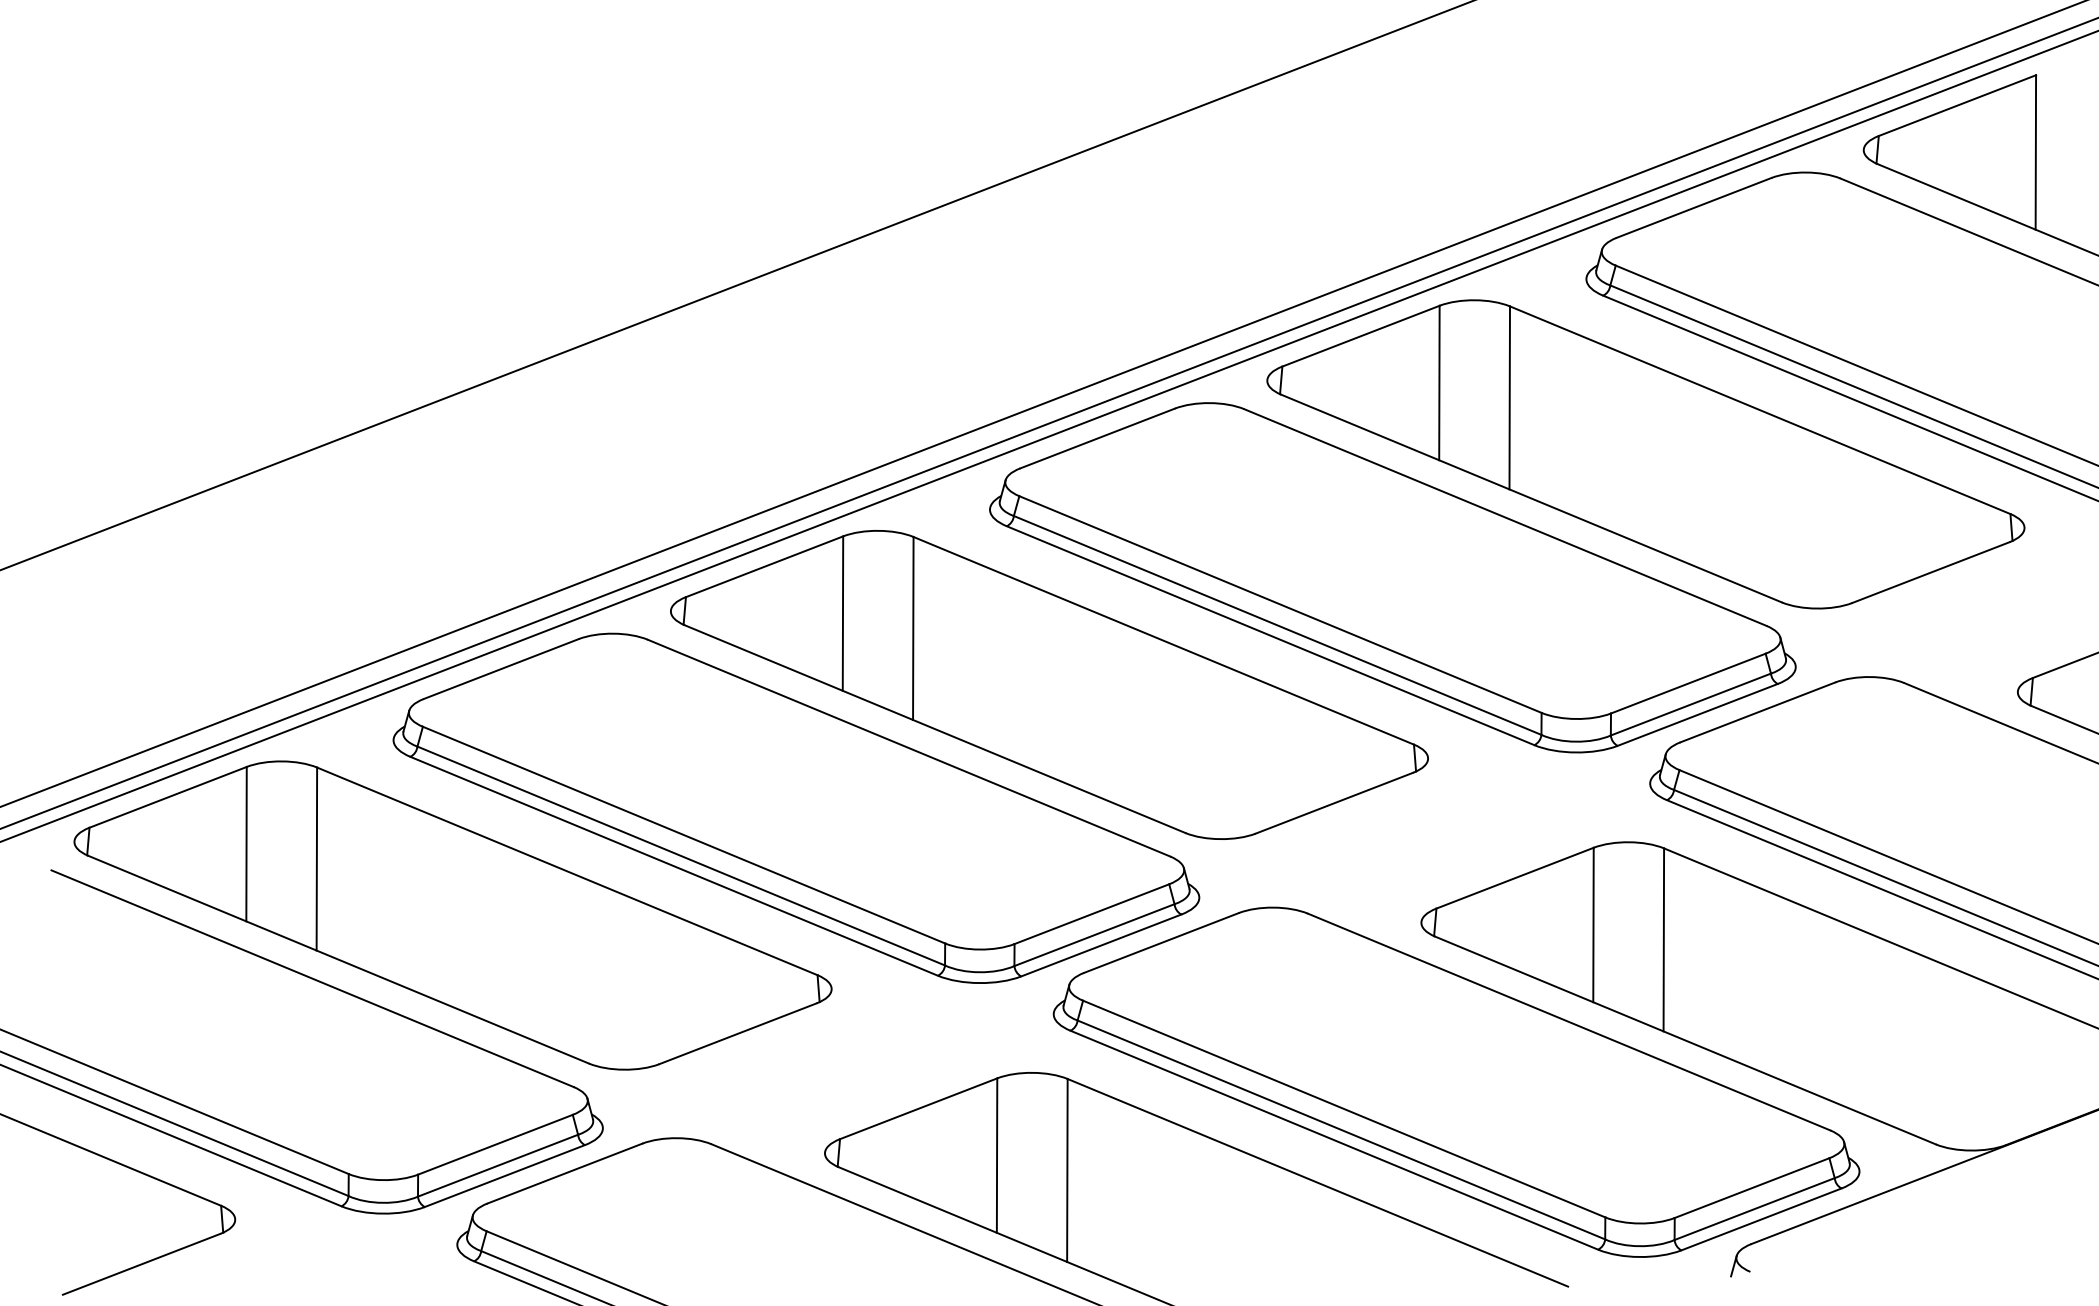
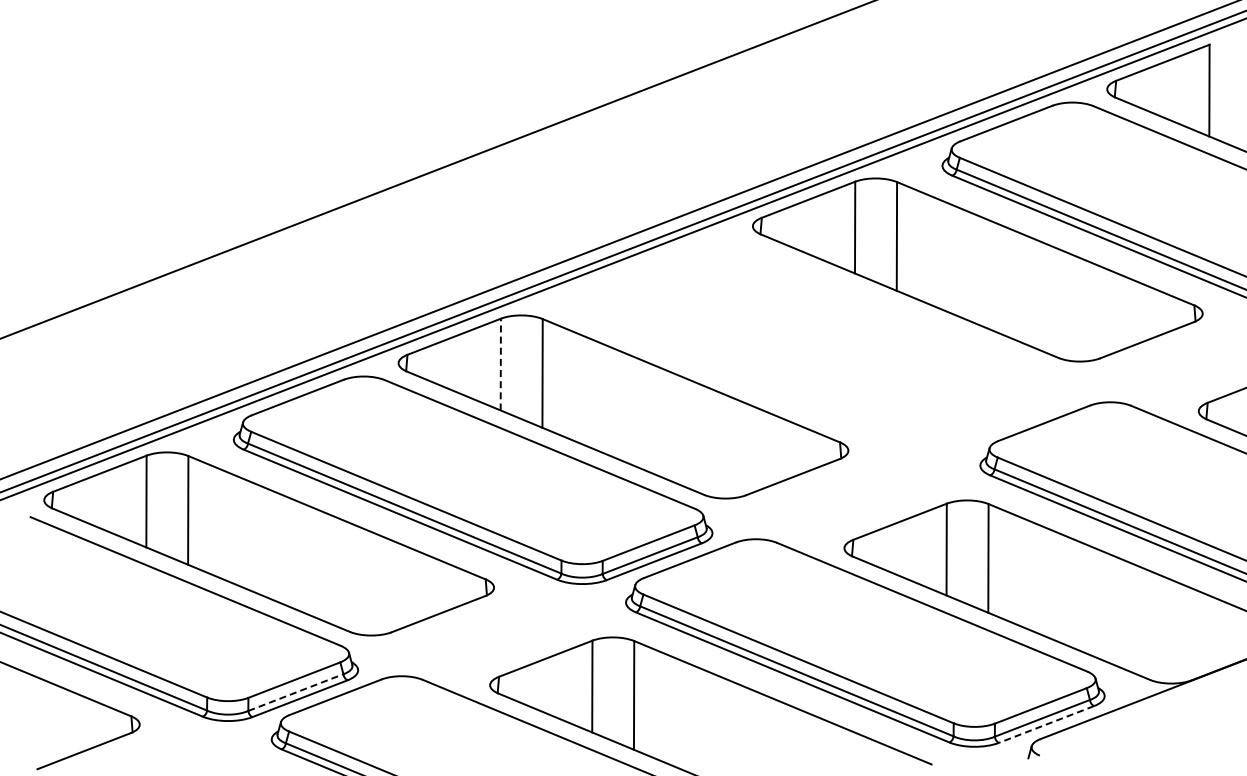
part: (1392, 576) -> (827, 342), removed
line: (842, 613) -> (500, 364), solid -> dashed
line: (497, 1165) -> (295, 692), solid -> dashed
line: (1761, 1219) -> (1046, 724), solid -> dashed

